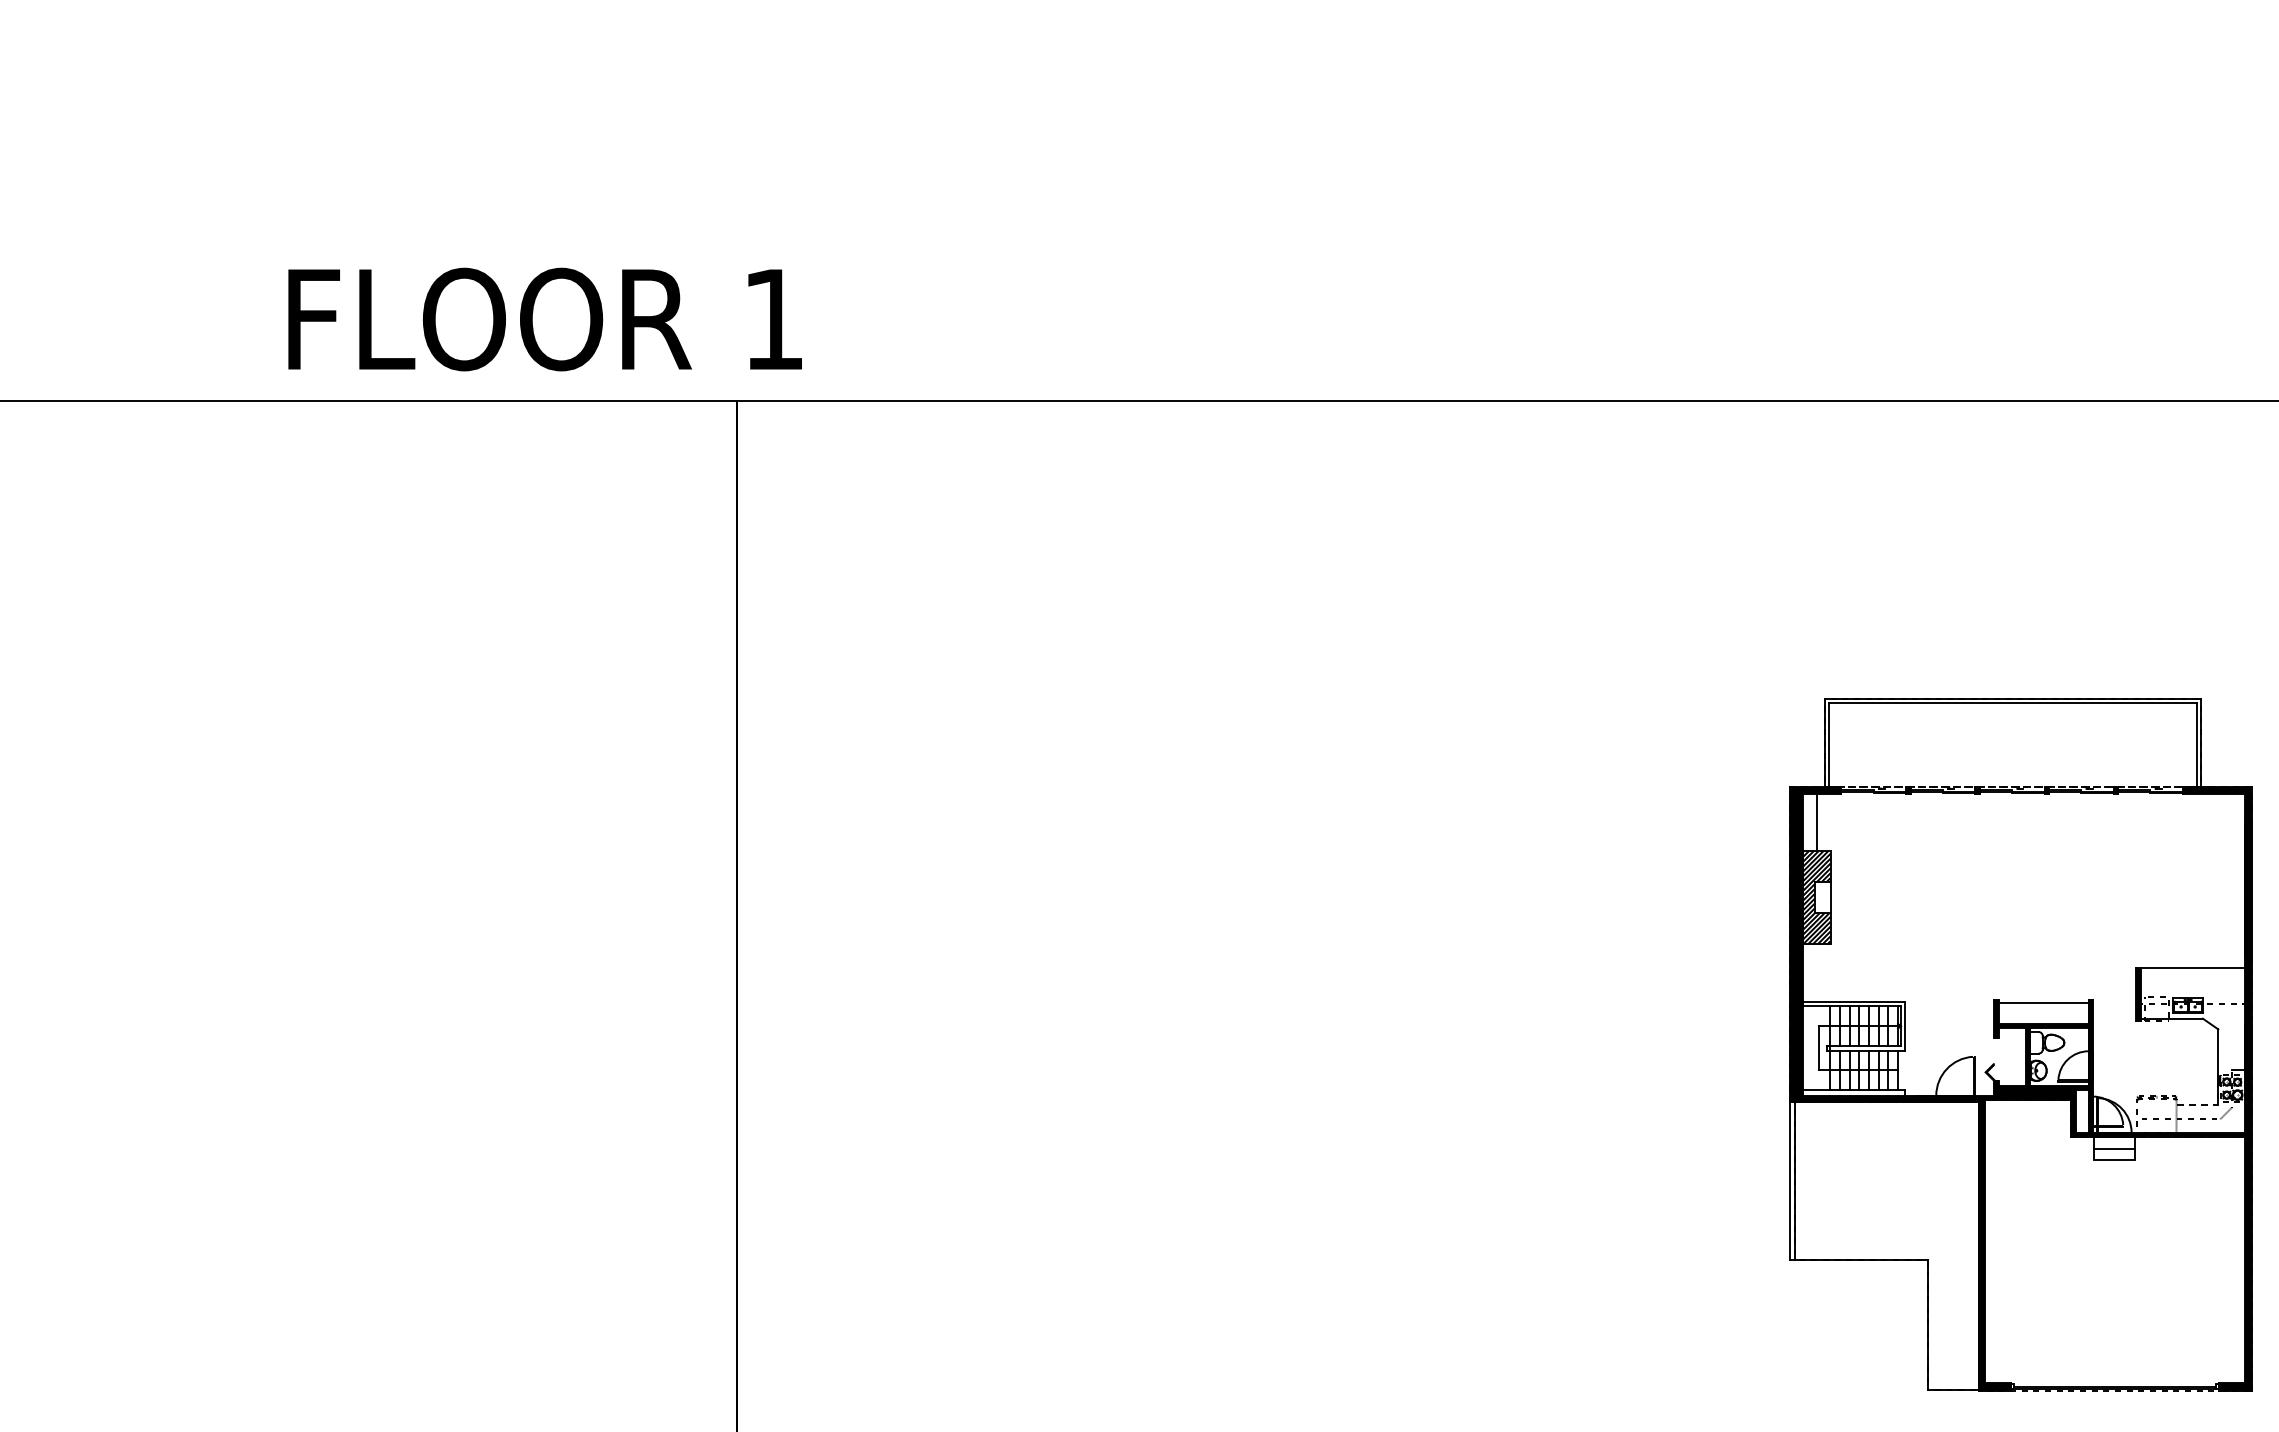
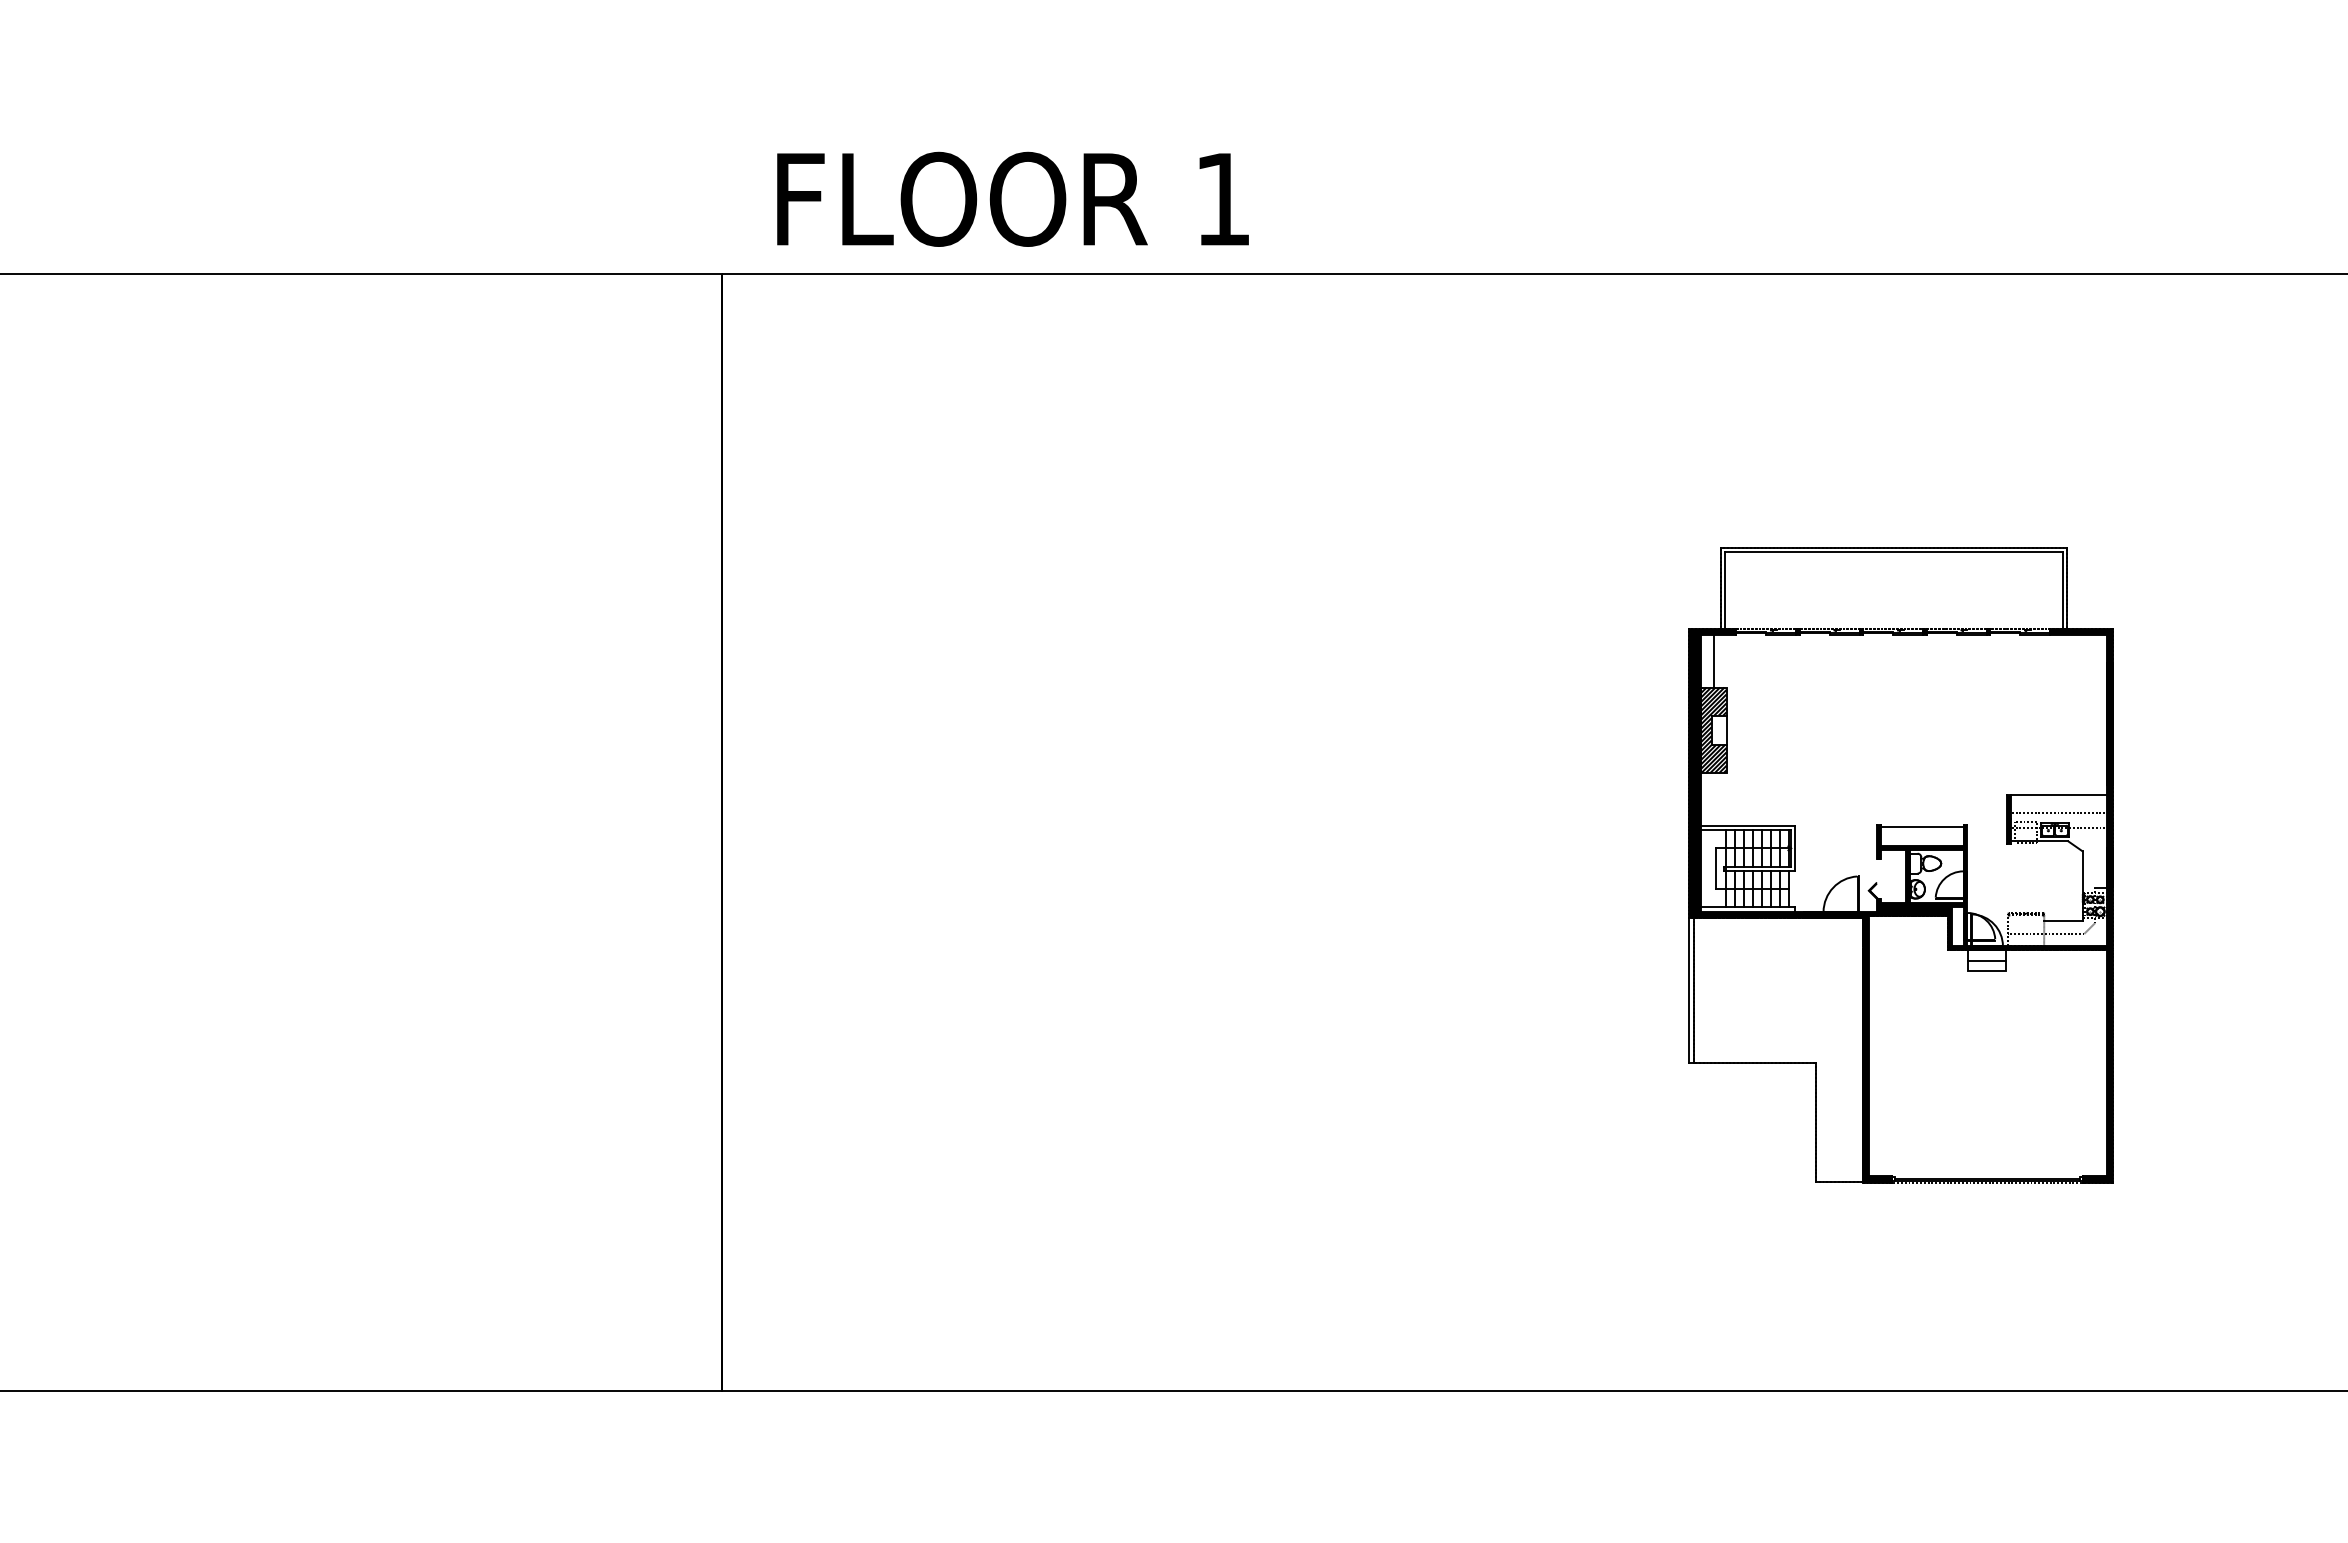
text: (544, 318) -> (1012, 198), moved
line: (2193, 987) -> (2059, 812), added
line: (2197, 1104) -> (2063, 920), dashed -> solid

